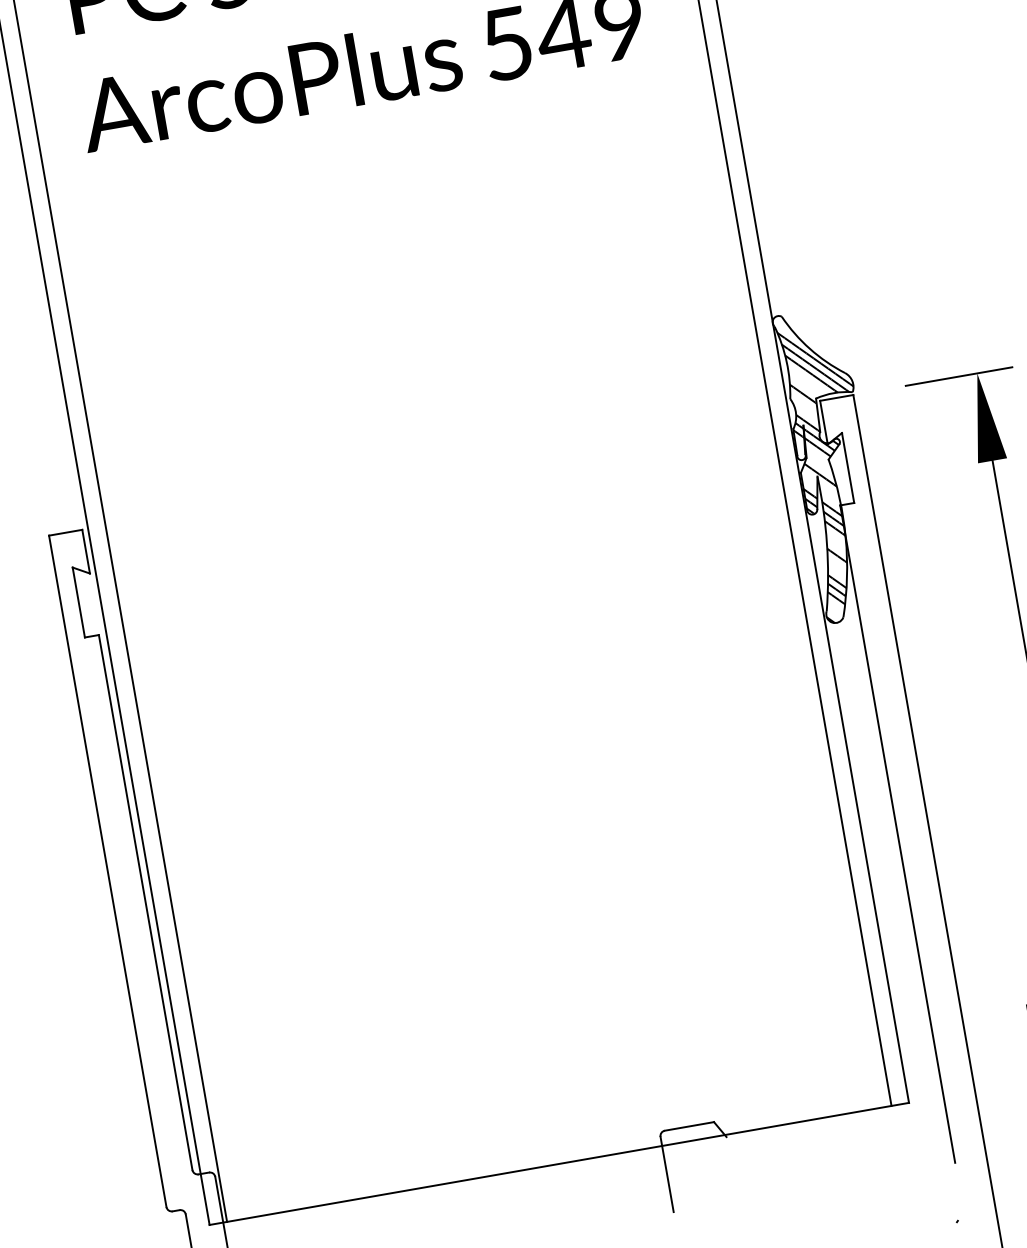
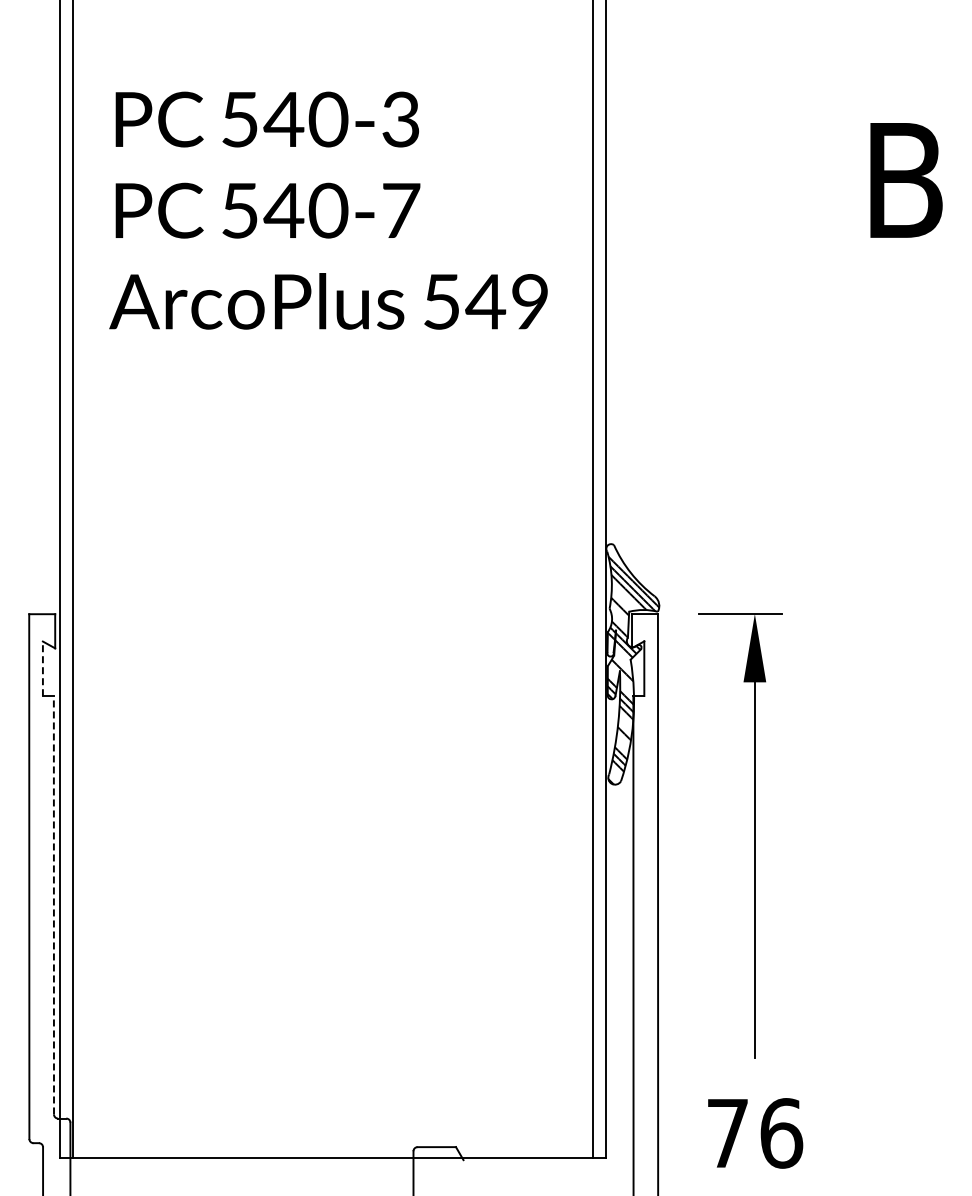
line: (78, 602) -> (42, 668), solid -> dashed
line: (144, 901) -> (53, 904), solid -> dashed

